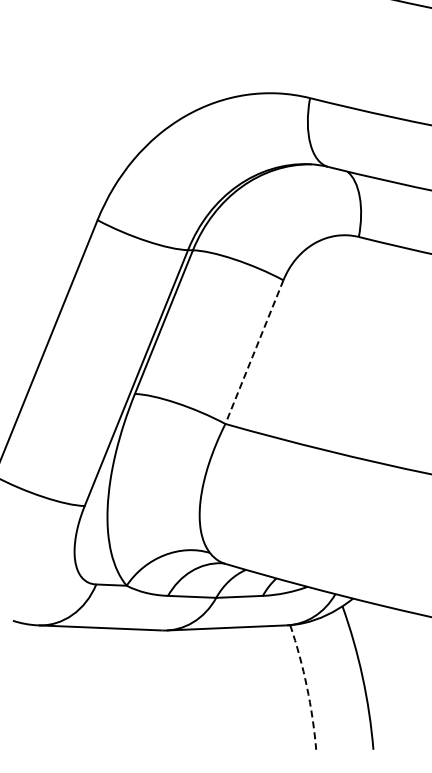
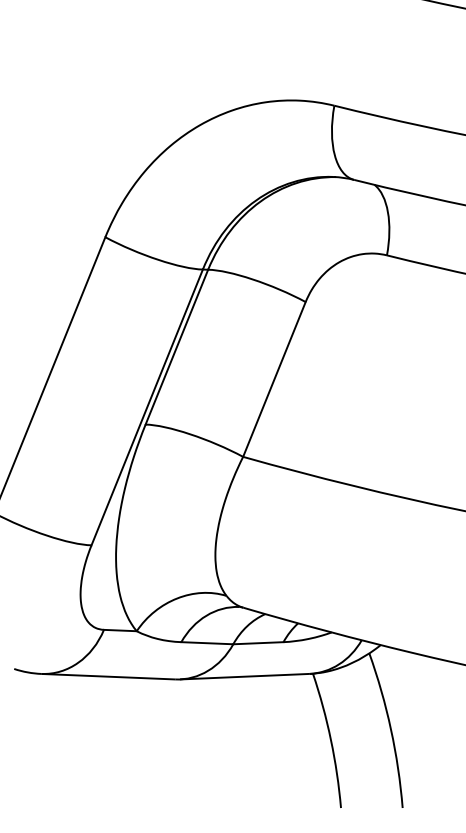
line: (254, 352) -> (274, 379), dashed -> solid
arc: (306, 686) -> (330, 739), dashed -> solid

